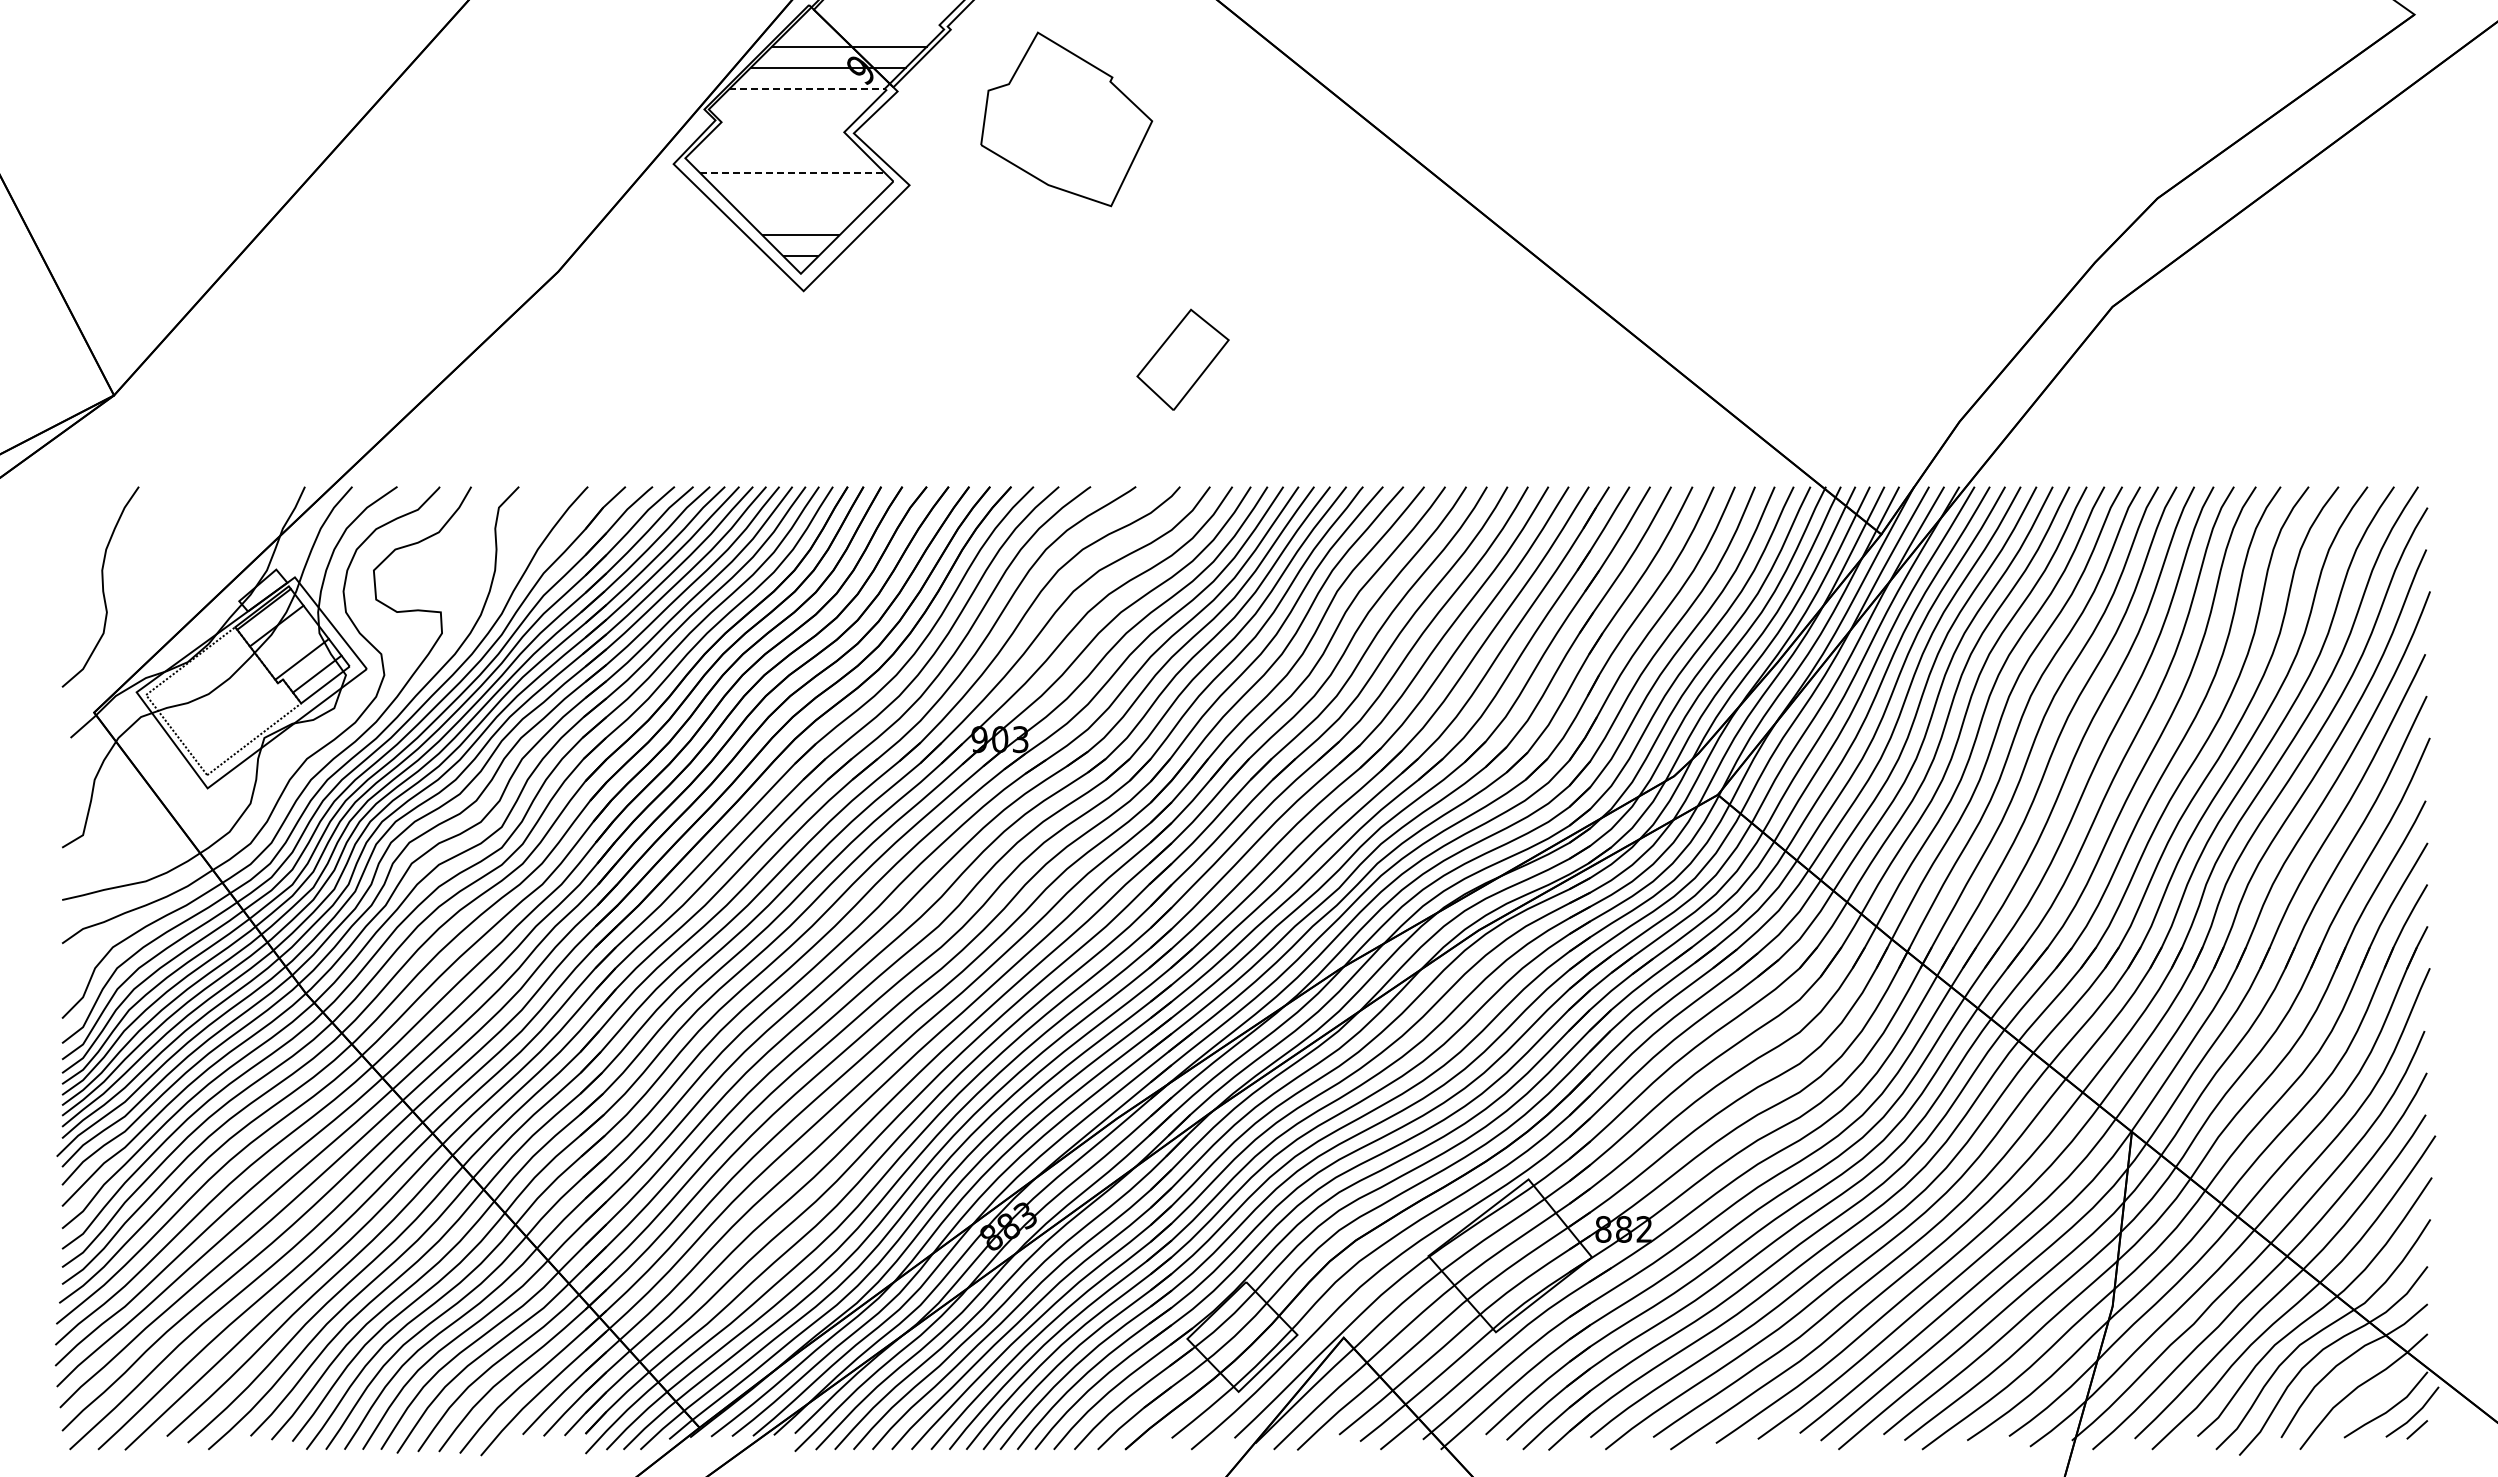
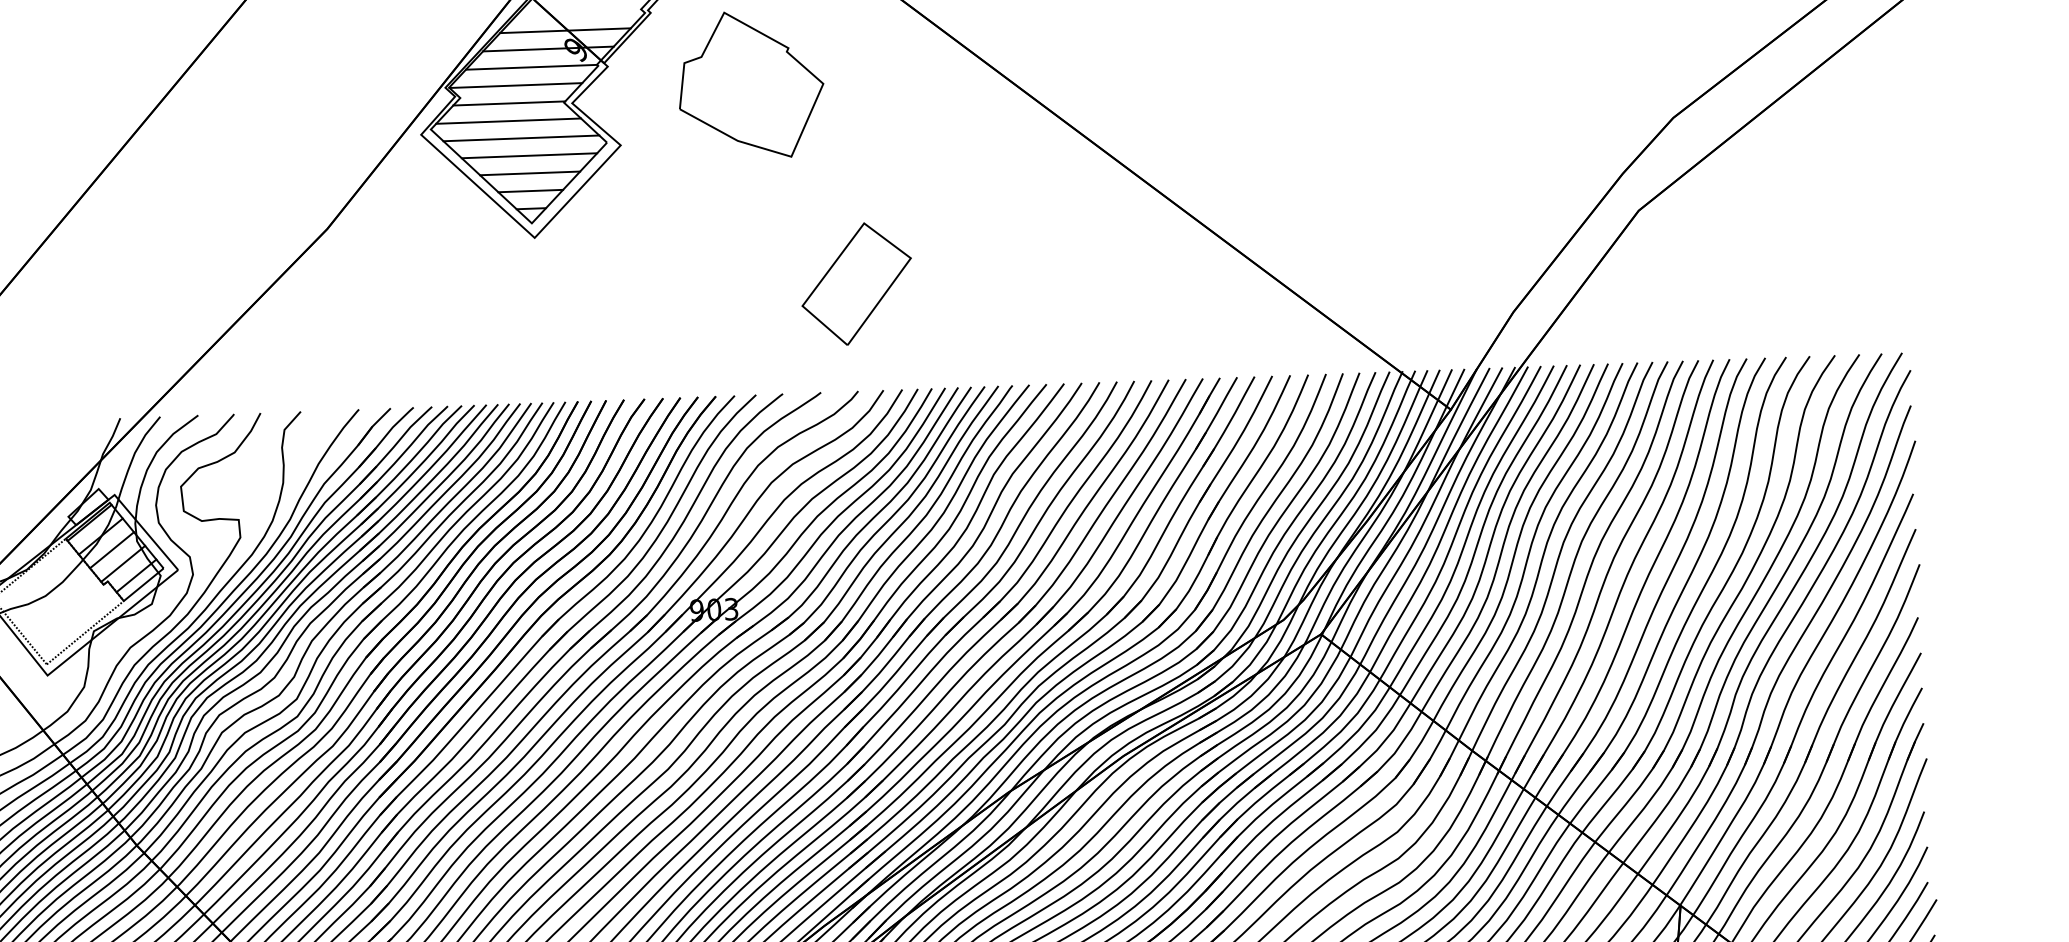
line: (807, 88) -> (531, 66), dashed -> solid
line: (787, 109) -> (515, 85), added
line: (778, 130) -> (508, 103), added
line: (777, 151) -> (508, 120), added
line: (792, 172) -> (521, 138), dashed -> solid
line: (800, 193) -> (529, 155), added
line: (800, 214) -> (529, 173), added
part: (1182, 359) -> (856, 283), size x1.43
line: (289, 642) -> (112, 550), added

